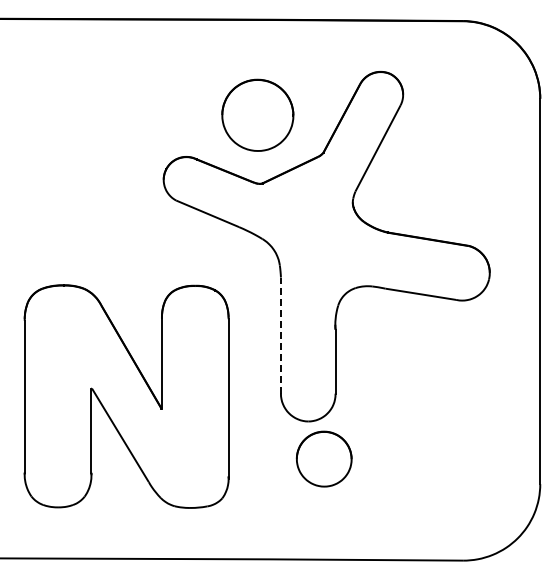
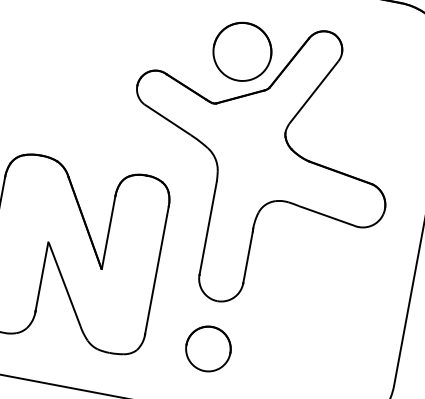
part: (257, 114) -> (242, 51), moved
line: (280, 335) -> (207, 228), dashed -> solid
part: (323, 458) -> (207, 348), moved

